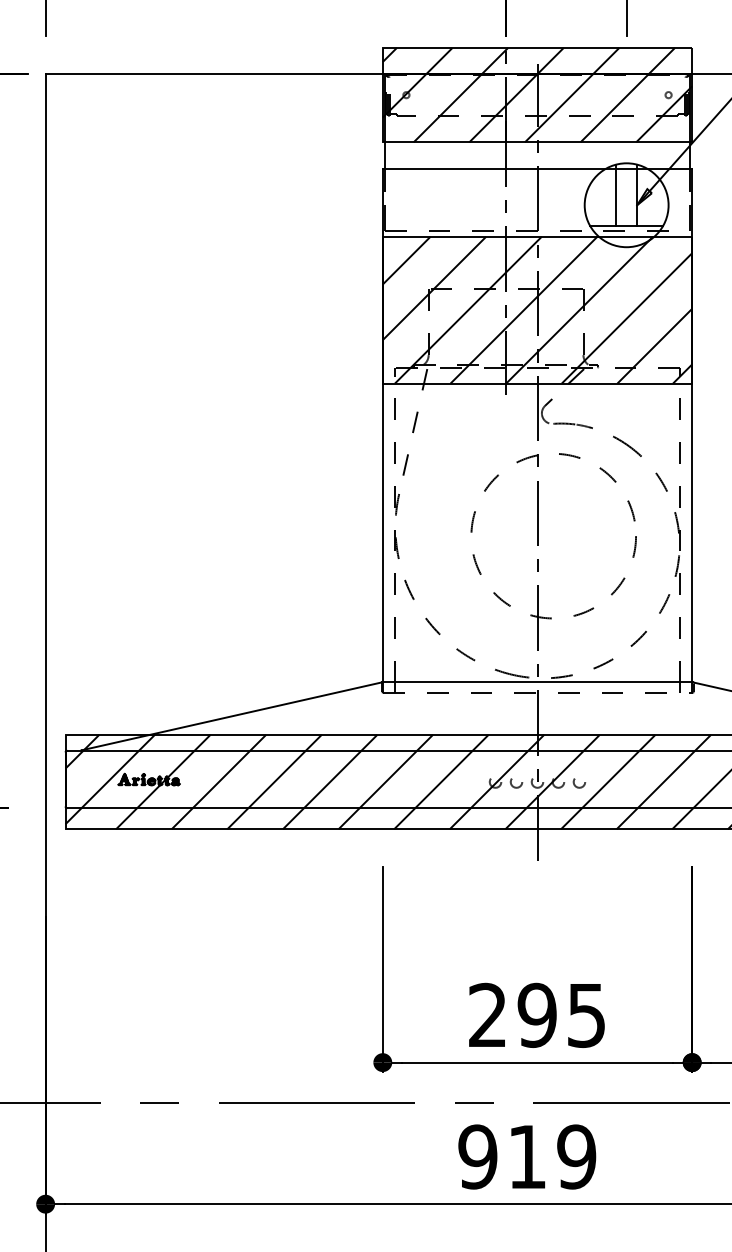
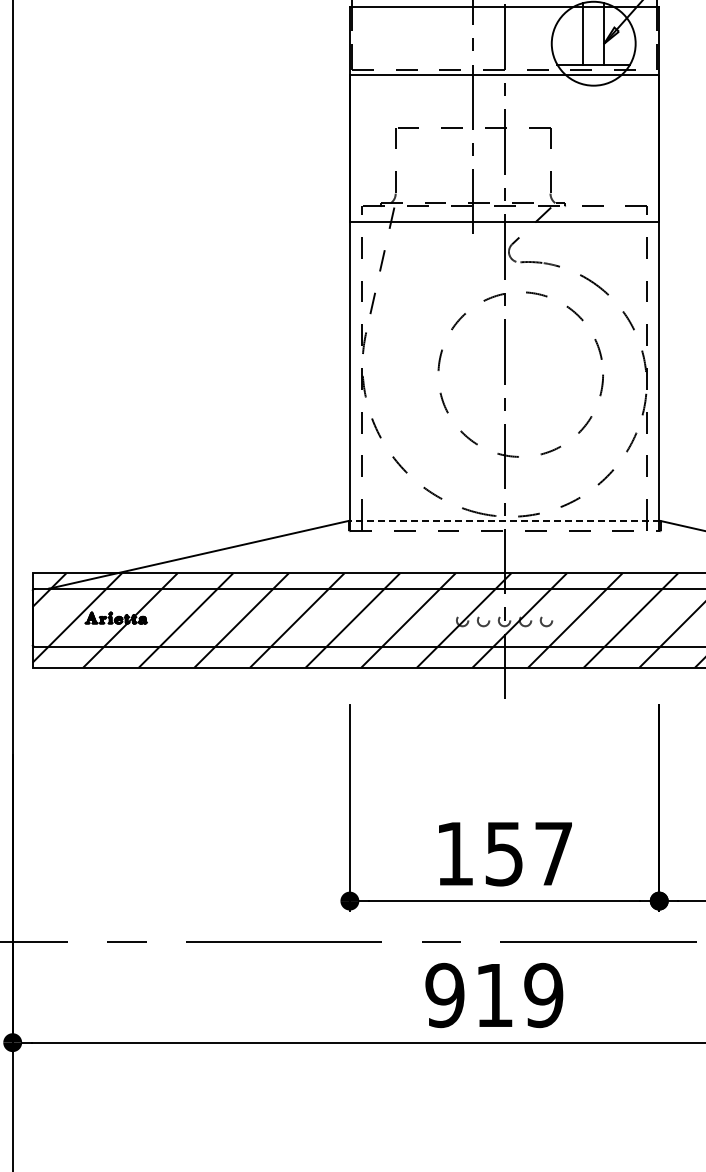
hatch: (537, 309) -> (504, 147), removed
line: (537, 682) -> (504, 520), solid -> dashed
text: (536, 1014) -> (503, 852), 295 -> 157

